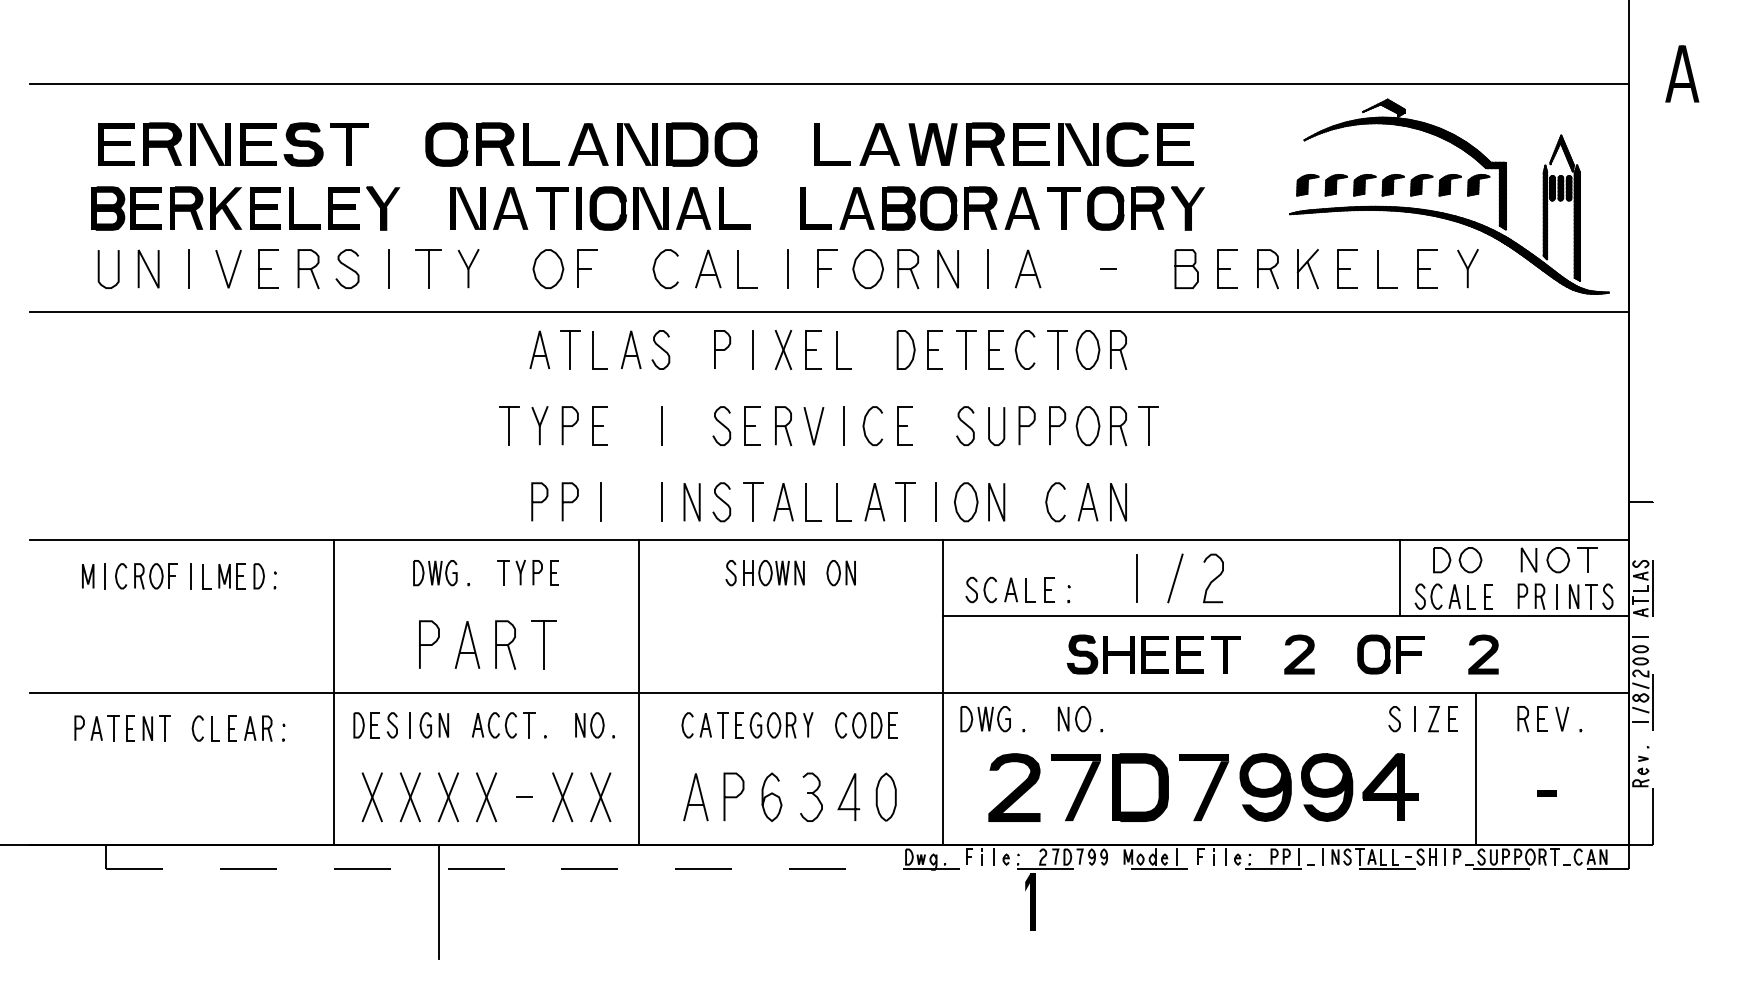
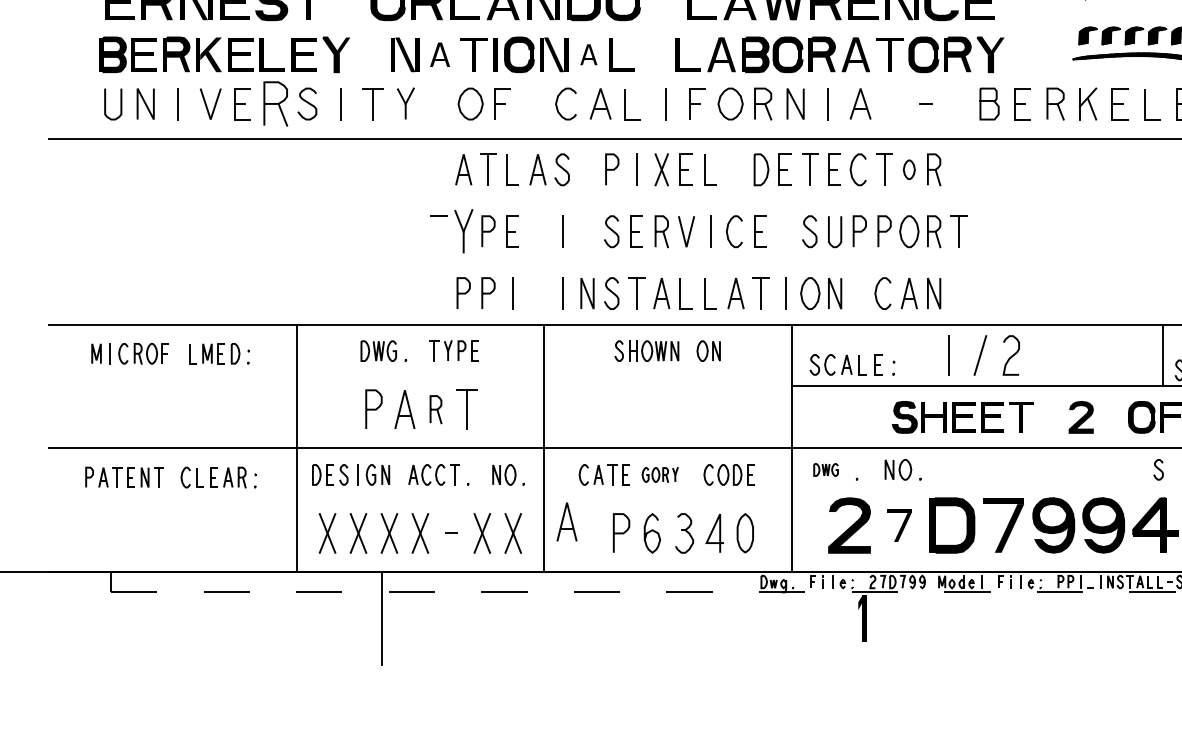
part: (510, 208) -> (439, 54), size x0.7
part: (693, 208) -> (588, 54), size x0.6
part: (308, 269) -> (275, 104), size x1.4
part: (1087, 349) -> (908, 169), size x0.6
part: (539, 425) -> (463, 231), size x1.4
line: (509, 426) -> (439, 232), removed
line: (190, 576) -> (179, 353), removed
part: (505, 644) -> (435, 409), size x0.7
line: (1414, 718) -> (1174, 469), removed
part: (985, 719) -> (826, 470), size x0.6
part: (781, 725) -> (660, 475), size x0.7
part: (1075, 787) -> (899, 525), size x0.6
part: (695, 797) -> (566, 522), moved

